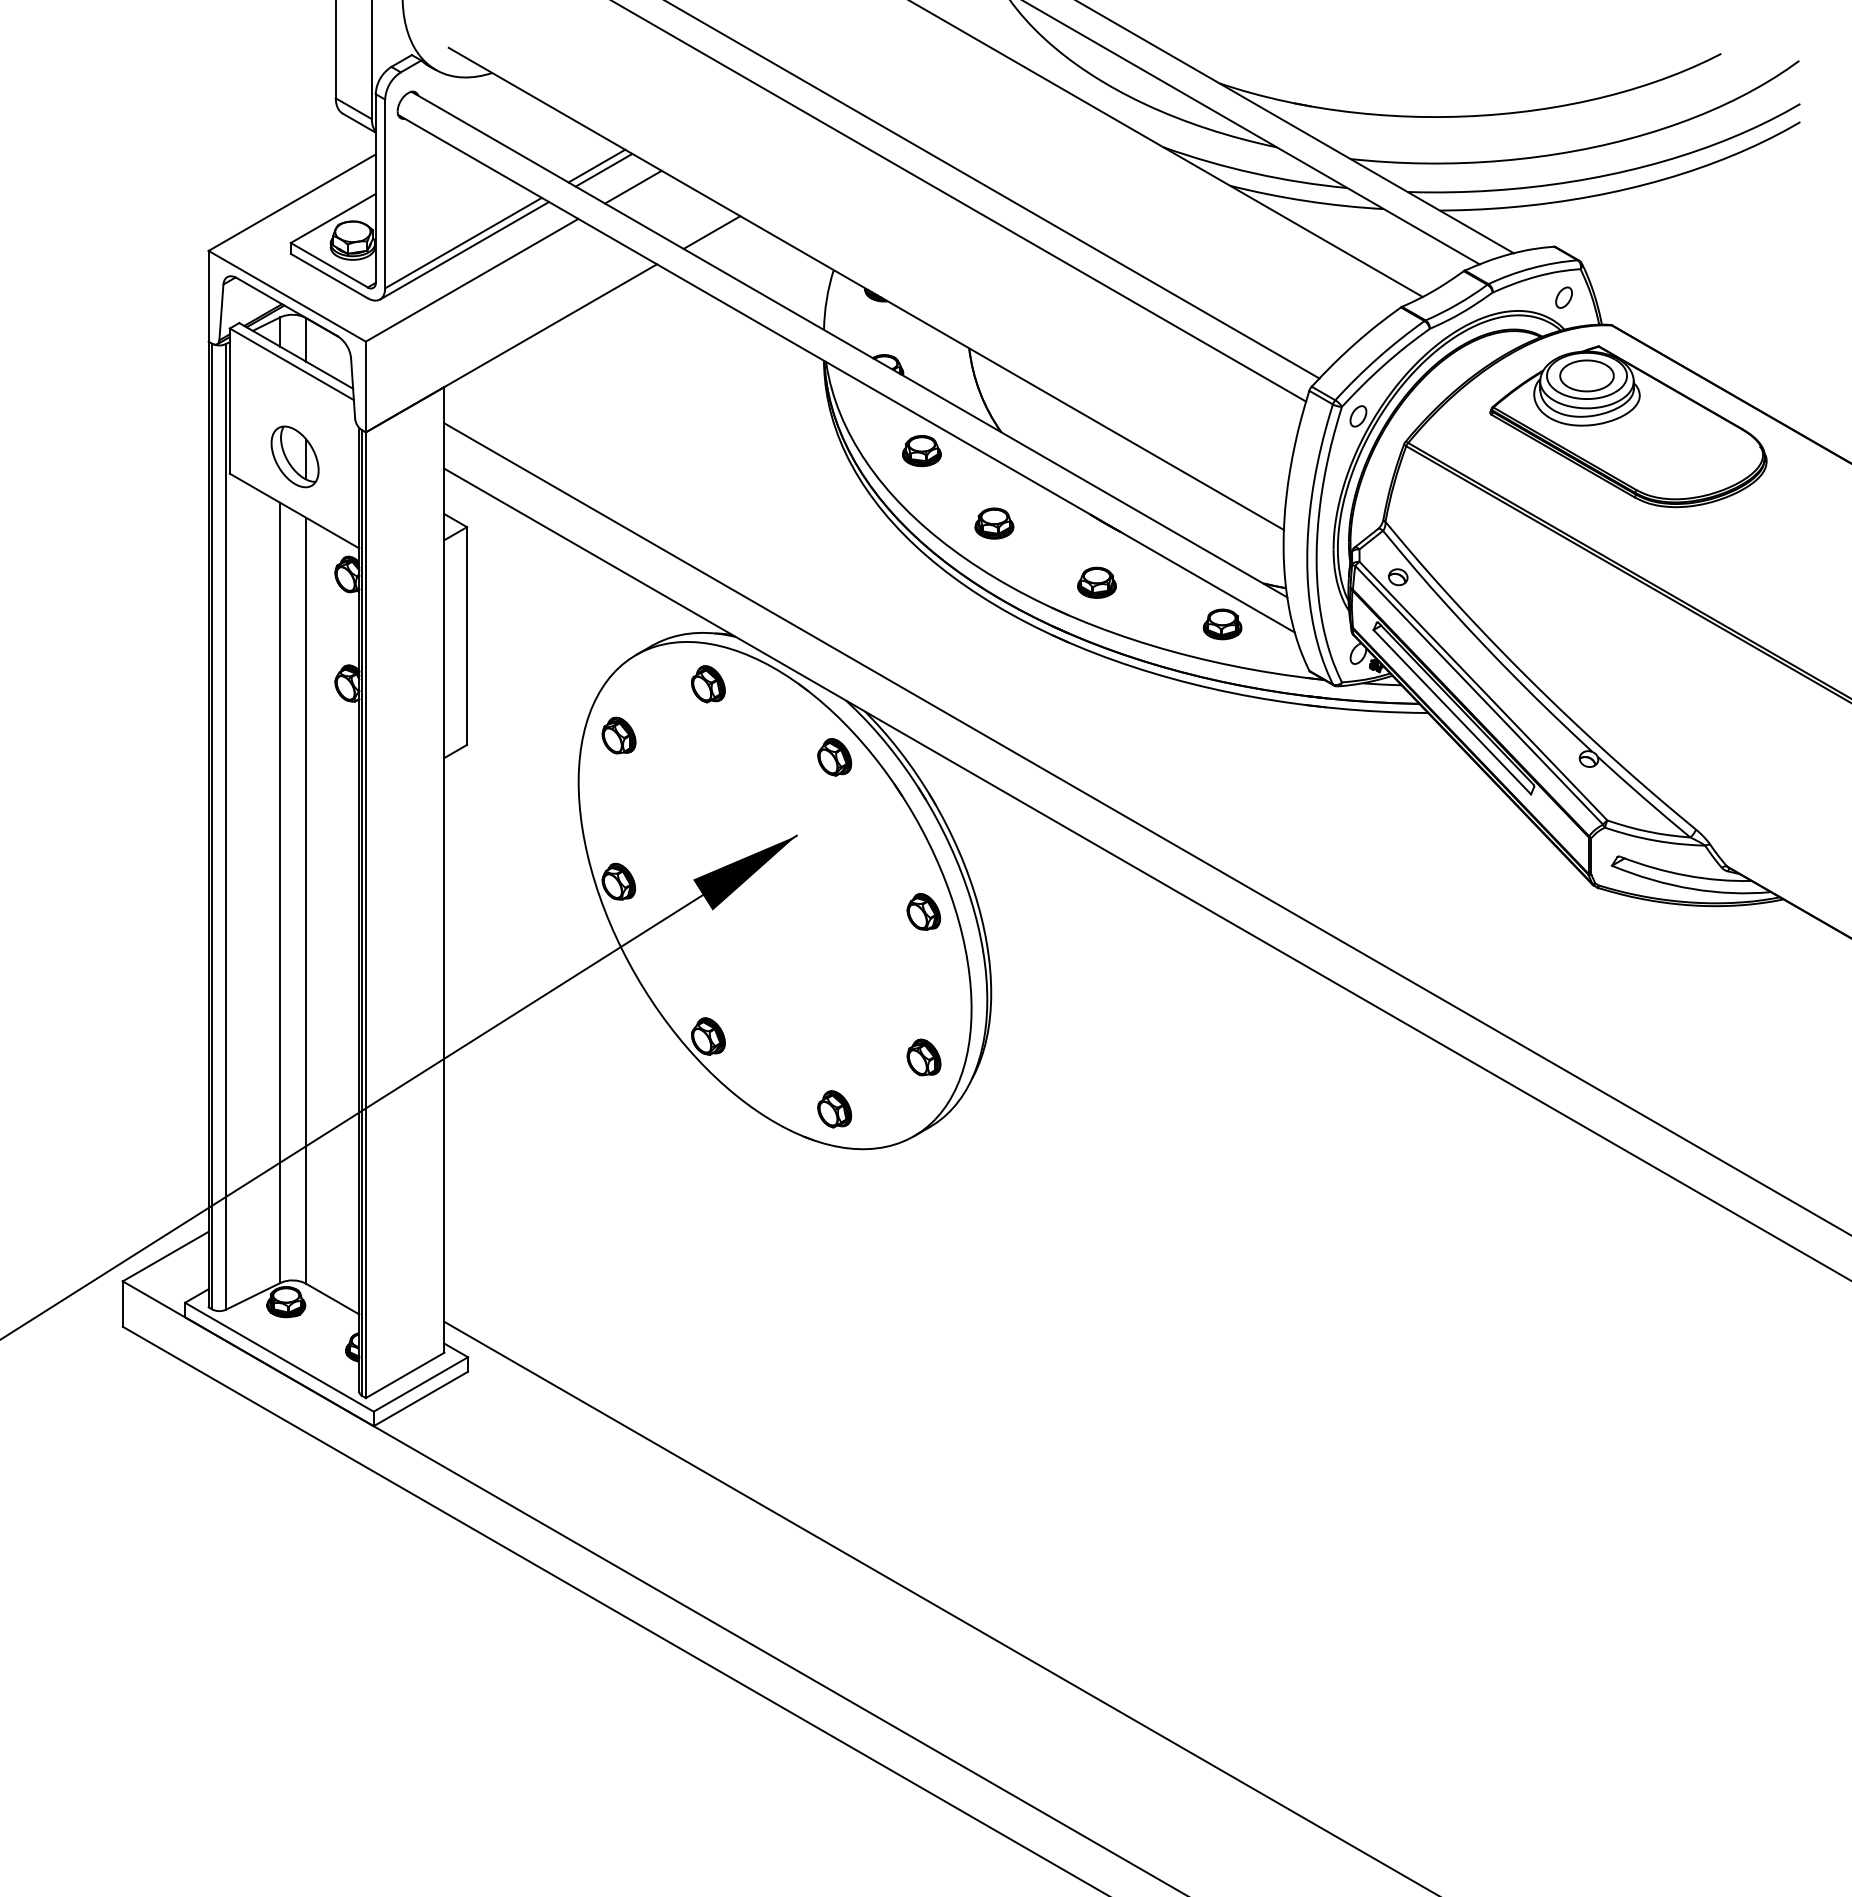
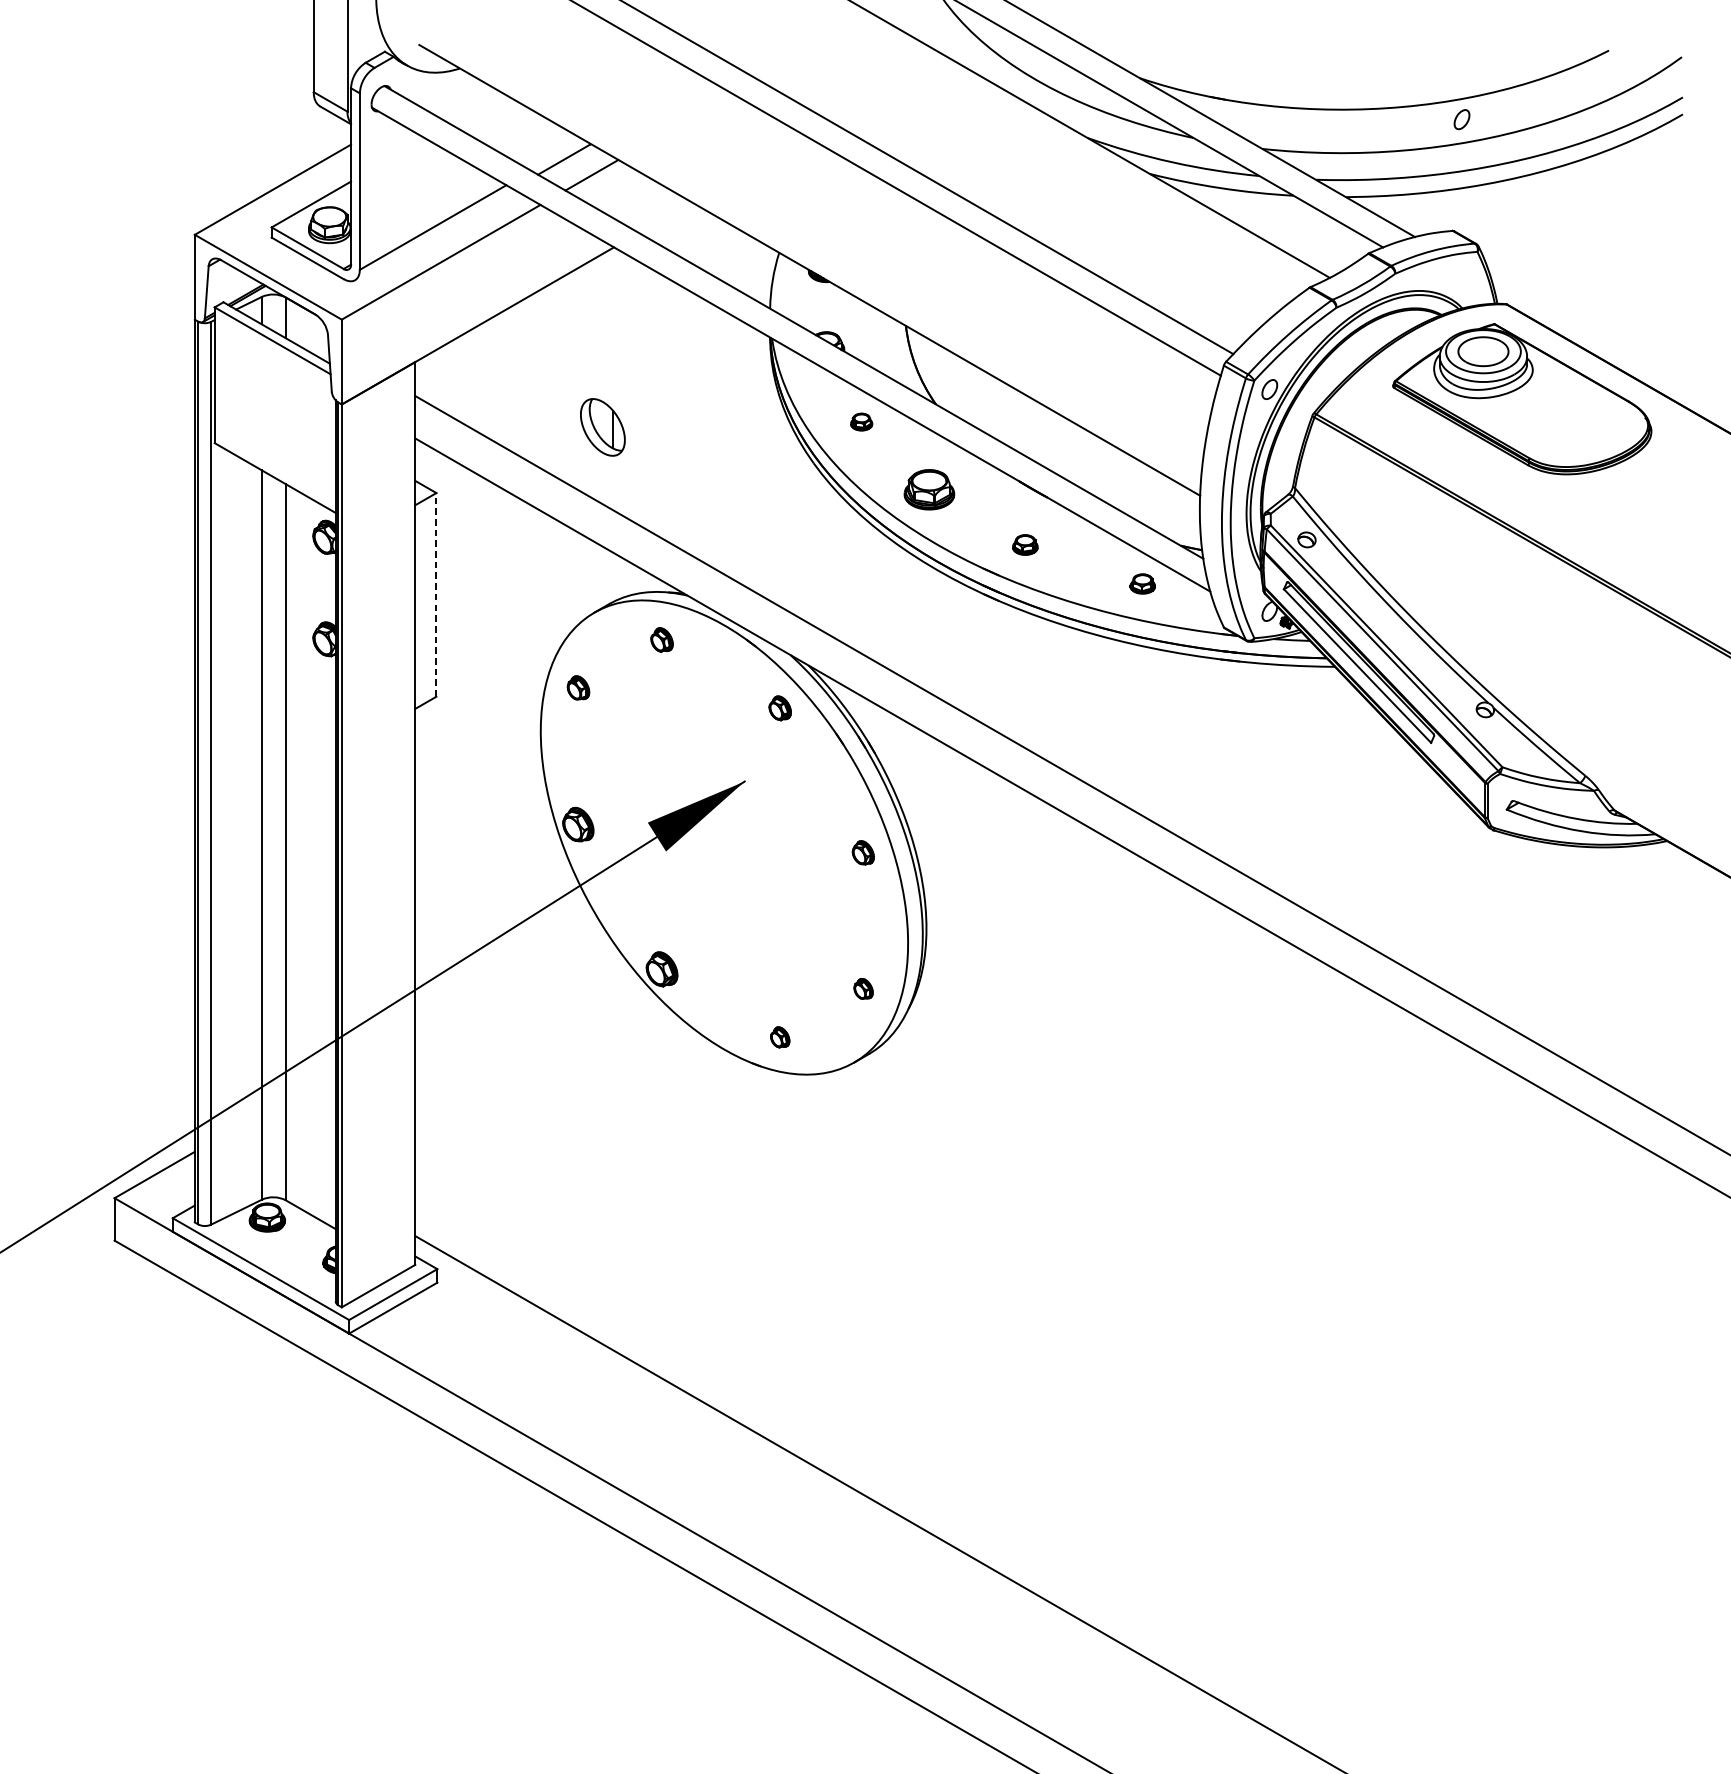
line: (596, 165) -> (557, 154), removed
line: (711, 232) -> (664, 217), removed
line: (464, 250) -> (434, 234), removed
part: (1563, 297) -> (1461, 119), moved
part: (921, 451) -> (861, 422), size x0.6
part: (294, 456) -> (602, 427), moved
part: (994, 523) -> (929, 489), size x1.4
part: (1096, 582) -> (1024, 544), size x0.7
part: (1222, 624) -> (1142, 584), size x0.7
line: (467, 636) -> (436, 595), solid -> dashed
part: (708, 684) -> (662, 640), size x0.7
part: (618, 735) -> (578, 687), size x0.7
part: (834, 757) -> (779, 708), size x0.7
part: (923, 911) -> (863, 852), size x0.7
part: (923, 1057) -> (863, 988), size x0.6
part: (834, 1109) -> (779, 1037), size x0.6

